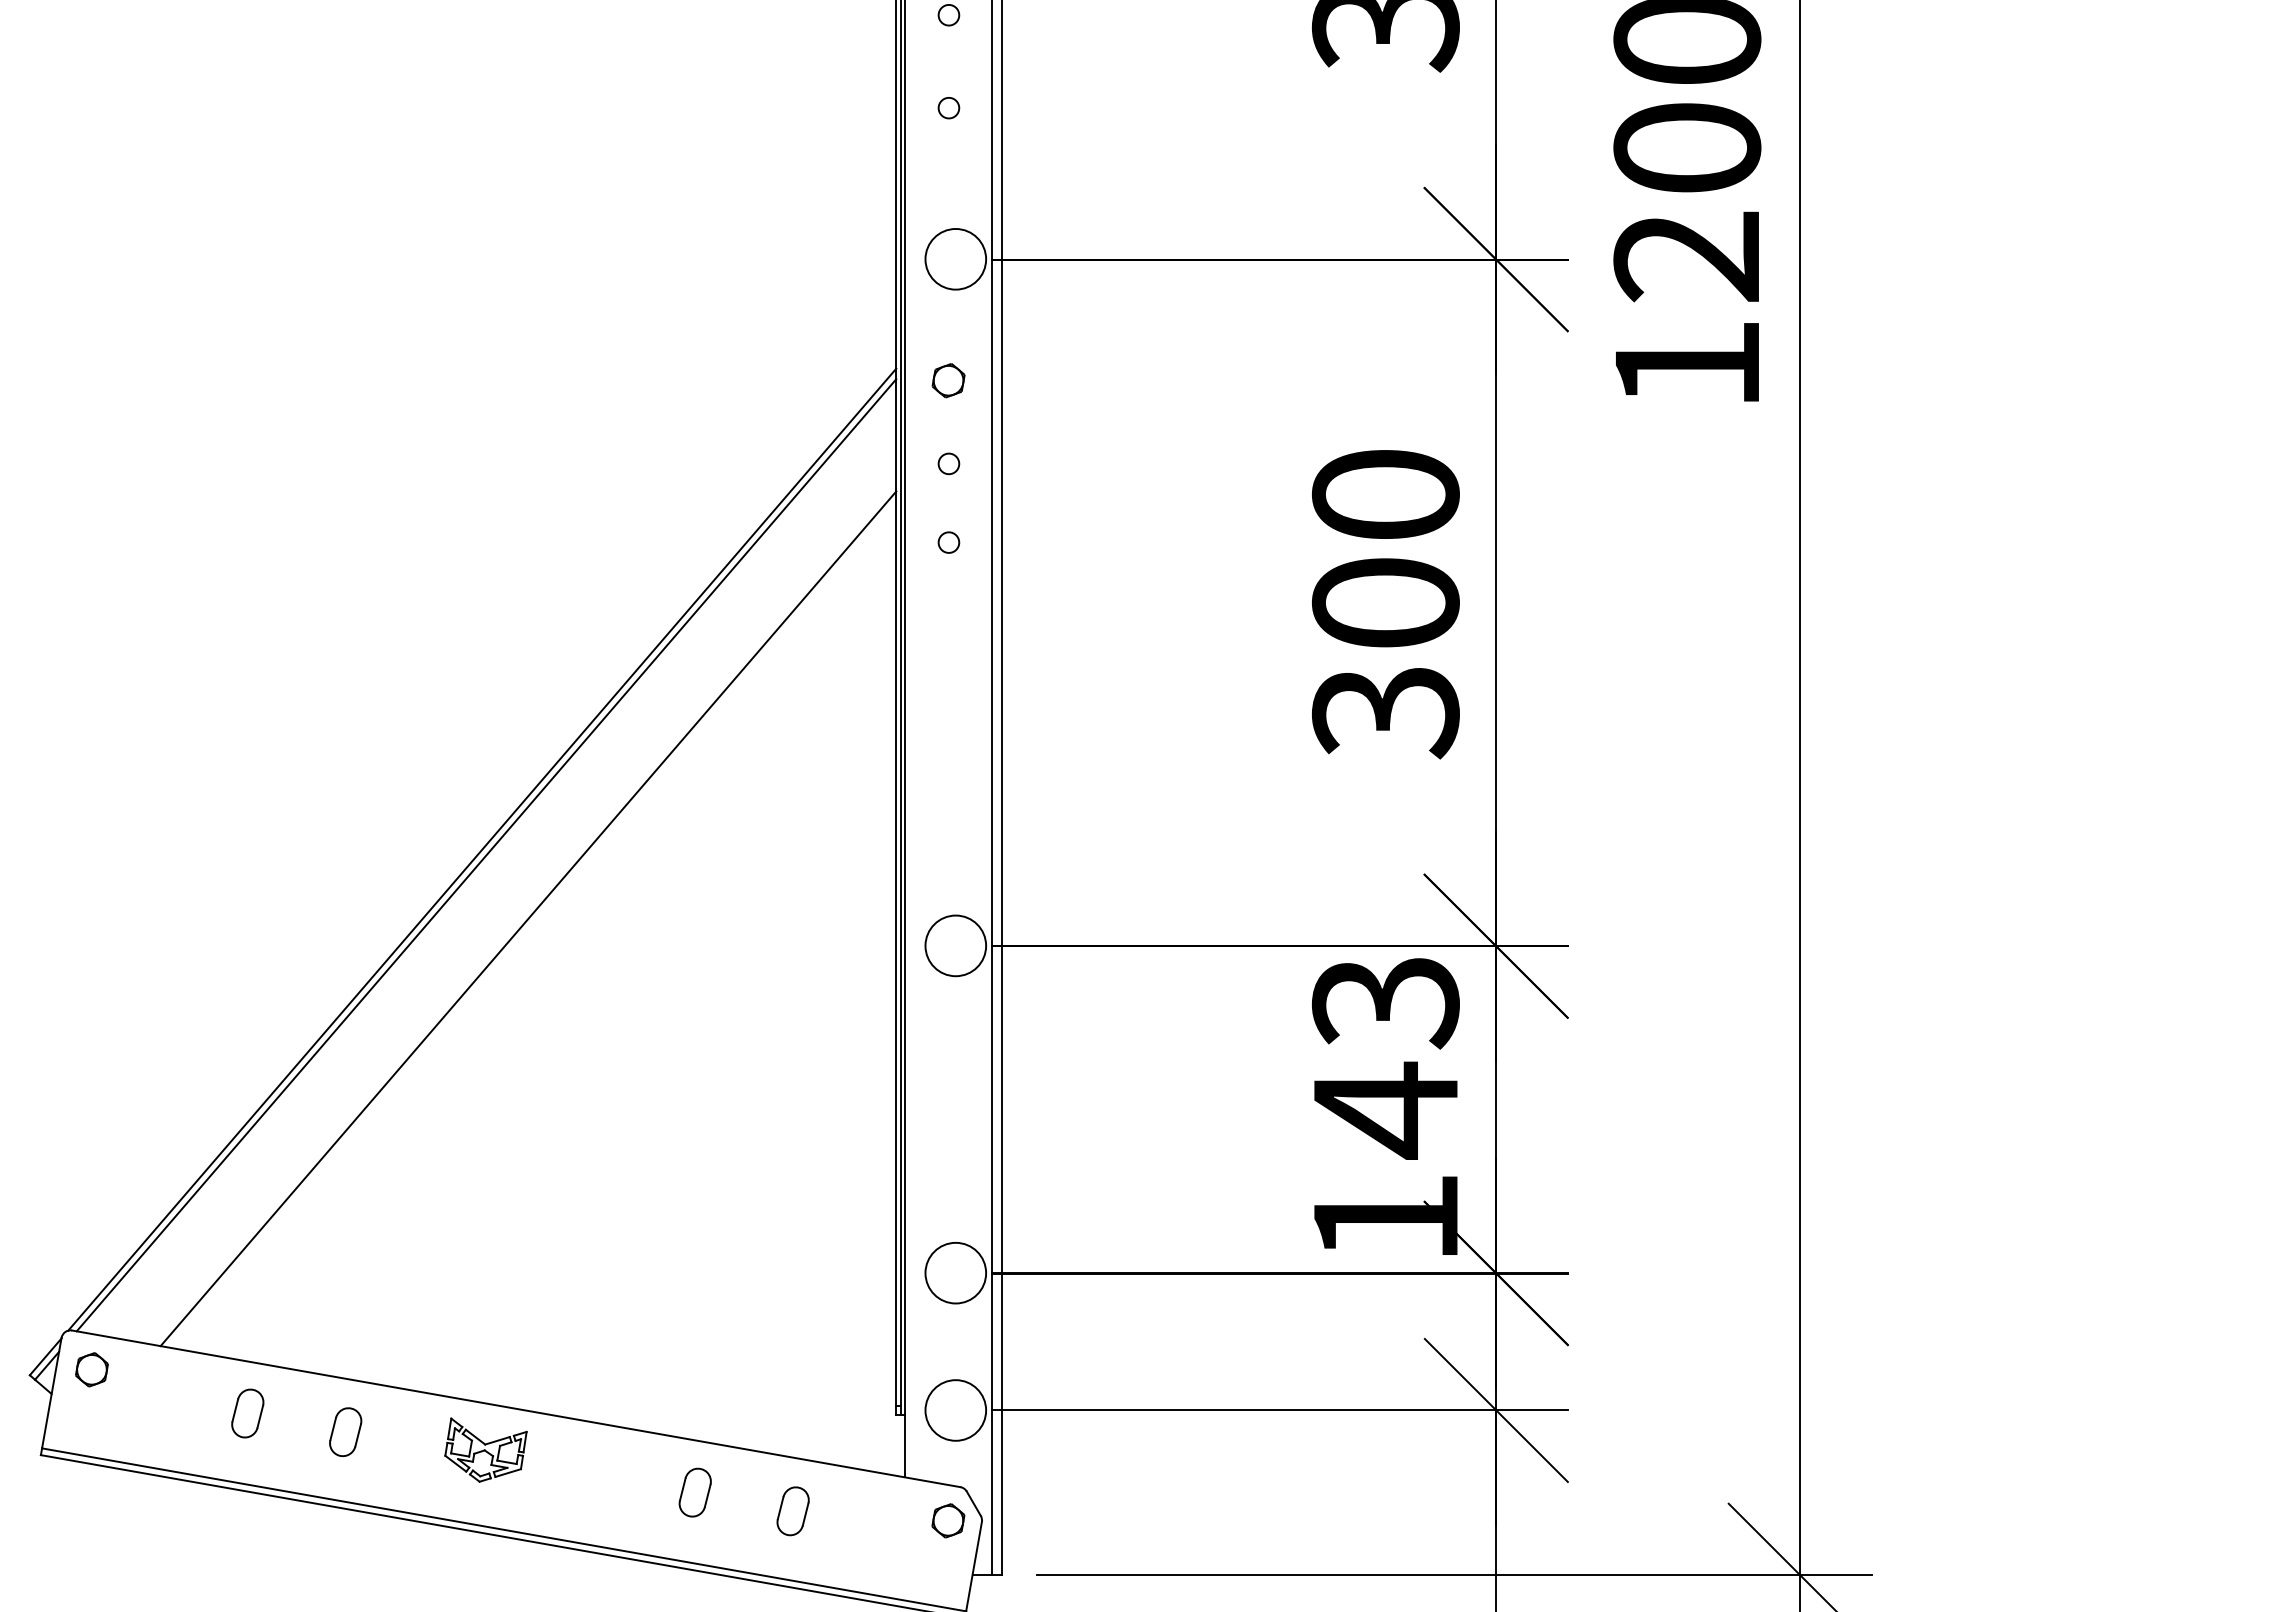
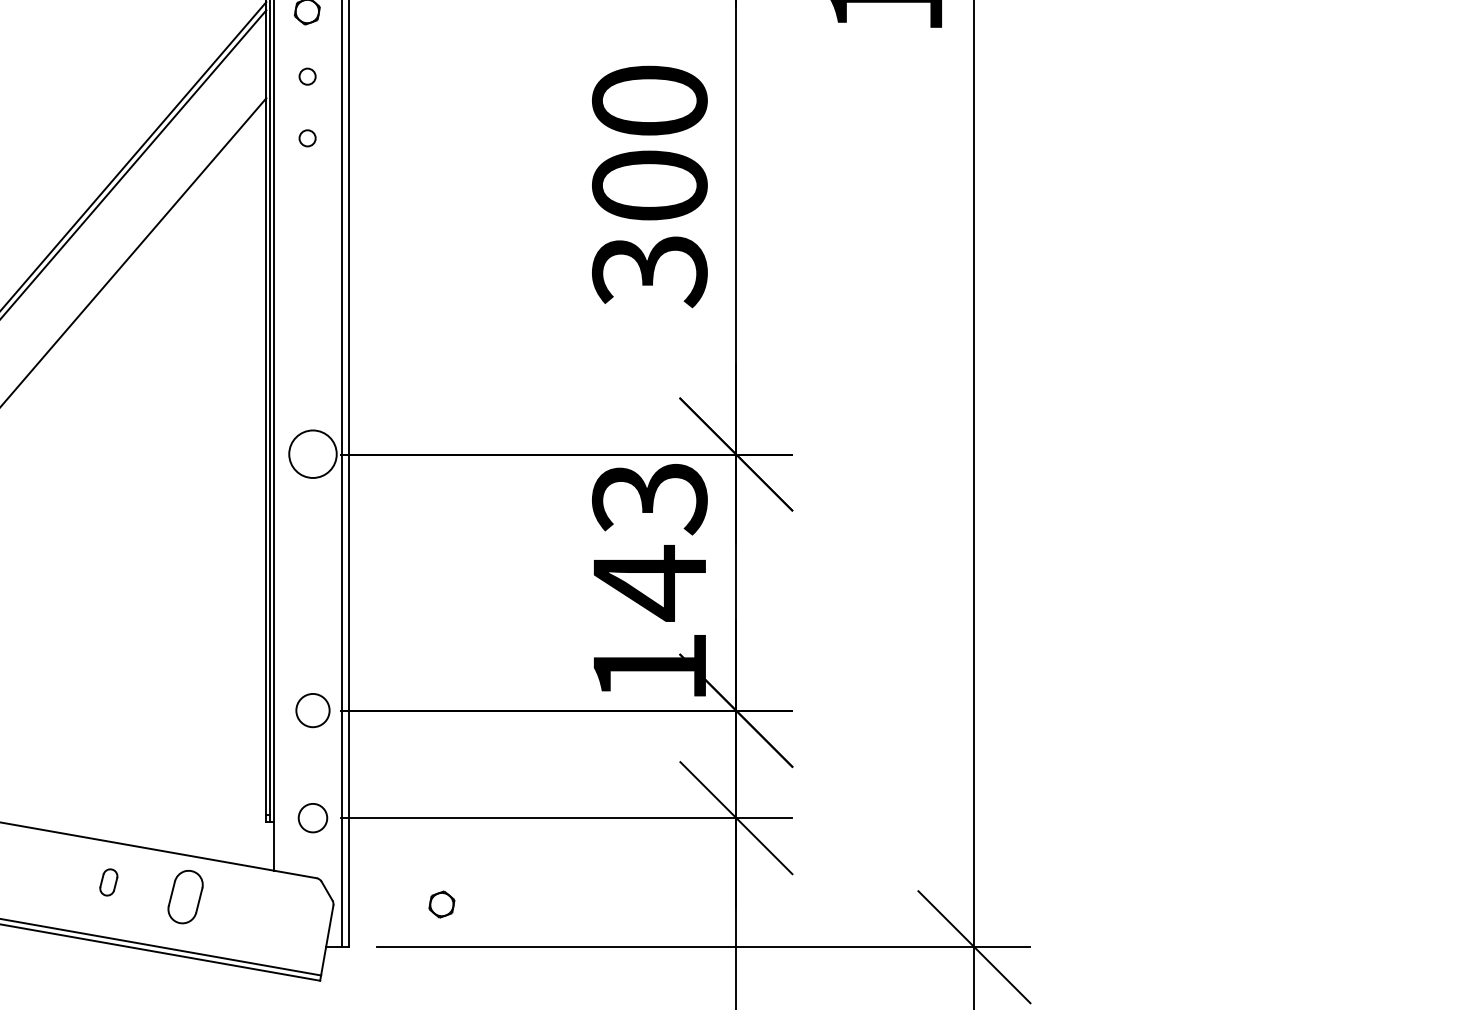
circle: (955, 1272) -> (312, 710), size x0.7
circle: (955, 1410) -> (312, 818), size x0.6
part: (694, 1492) -> (108, 882), size x0.7
part: (792, 1511) -> (185, 897), size x1.4
part: (948, 1520) -> (441, 904), moved

